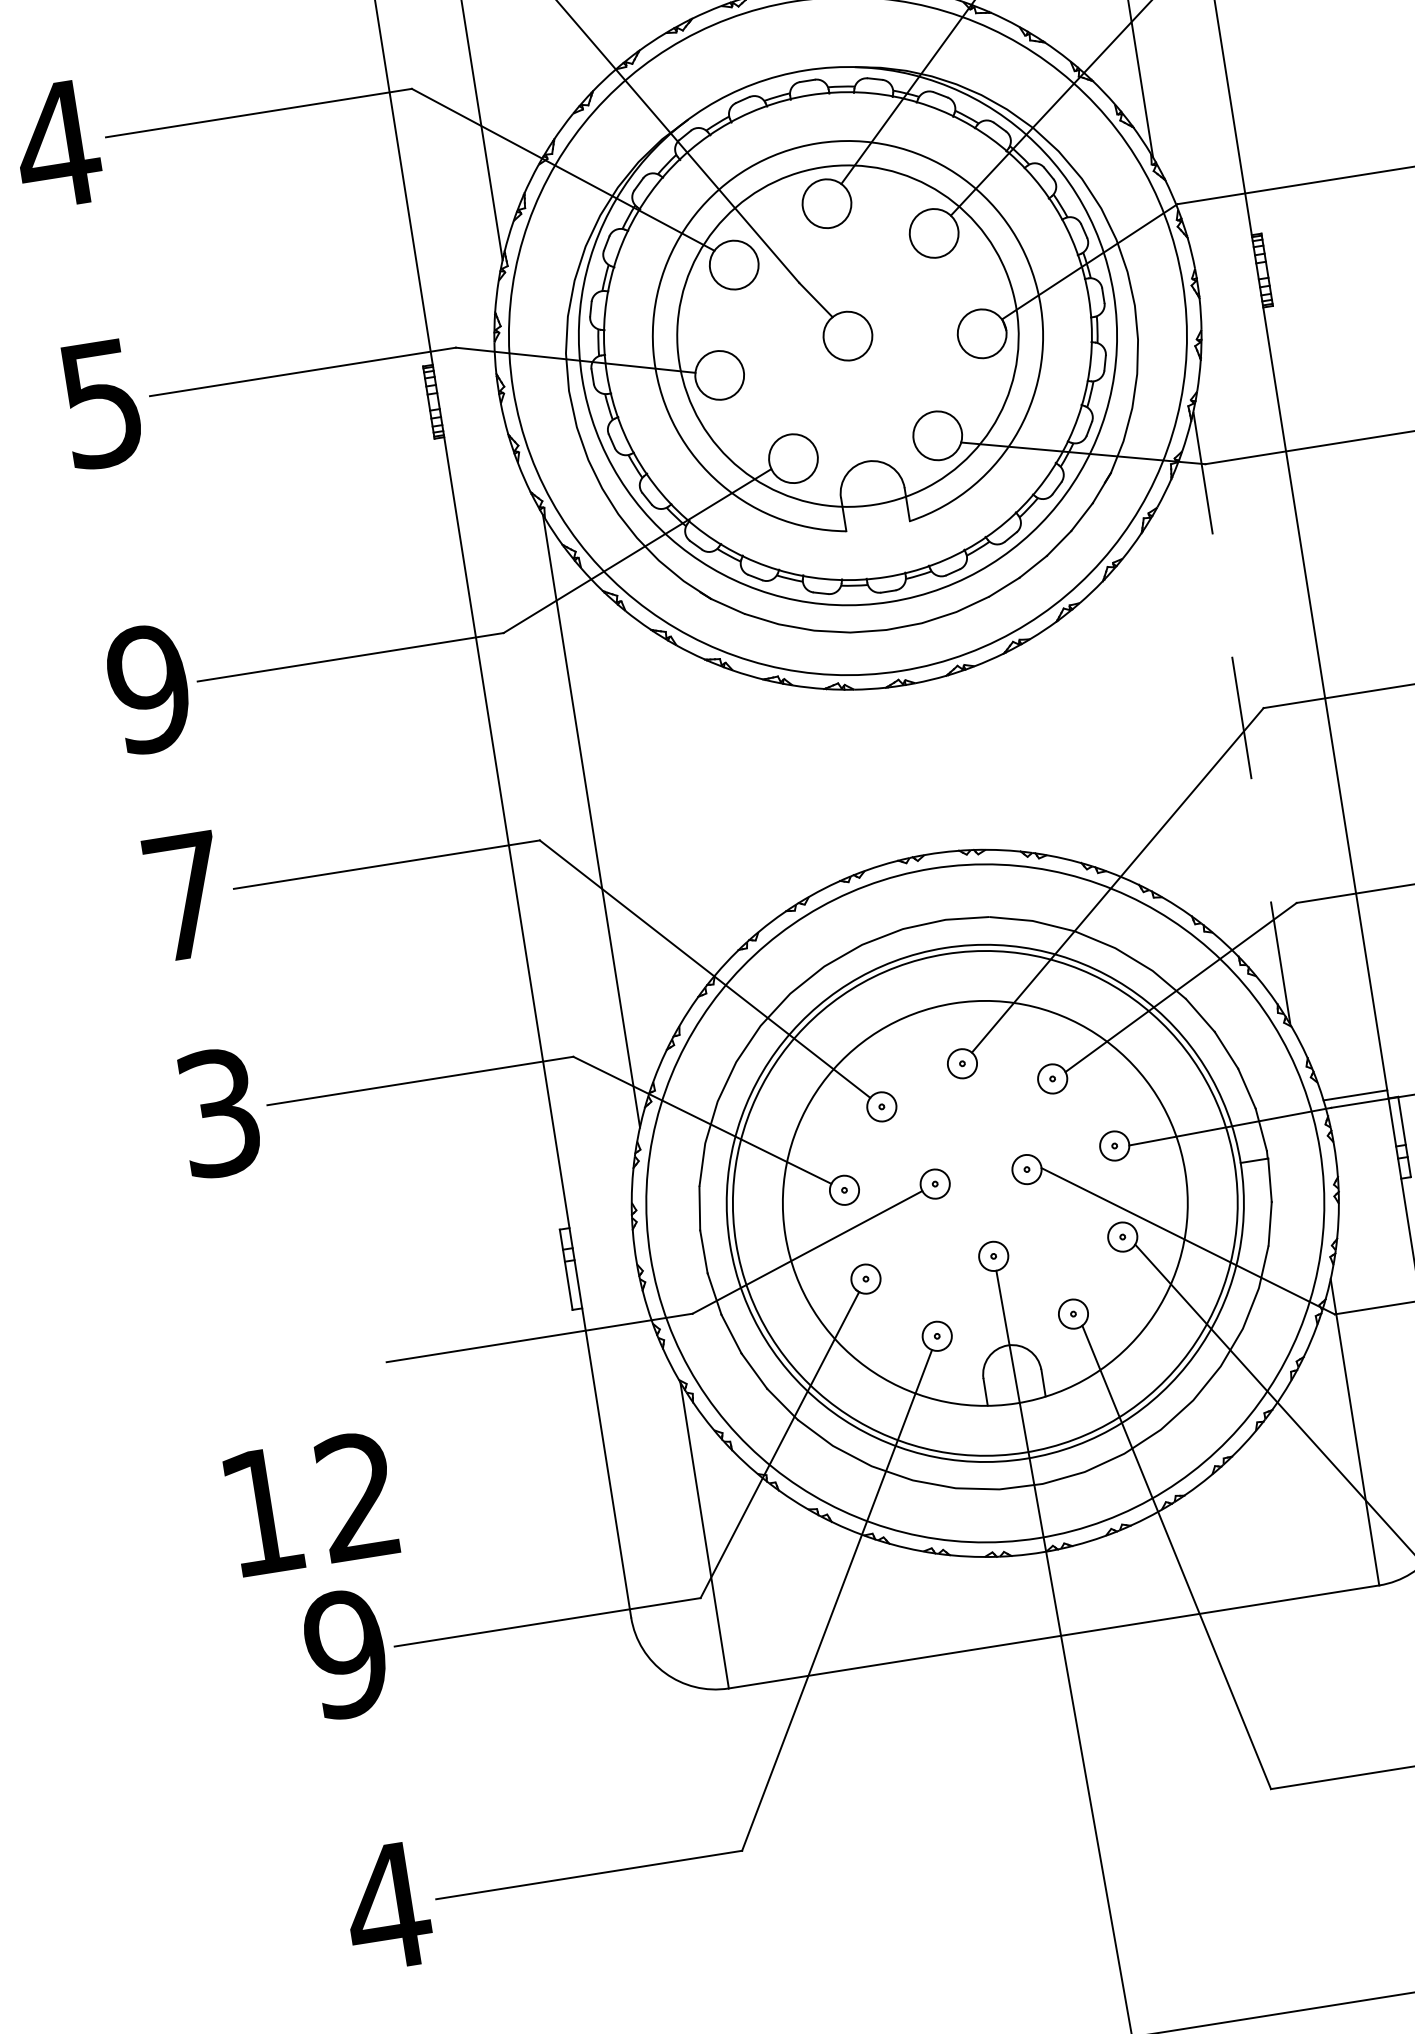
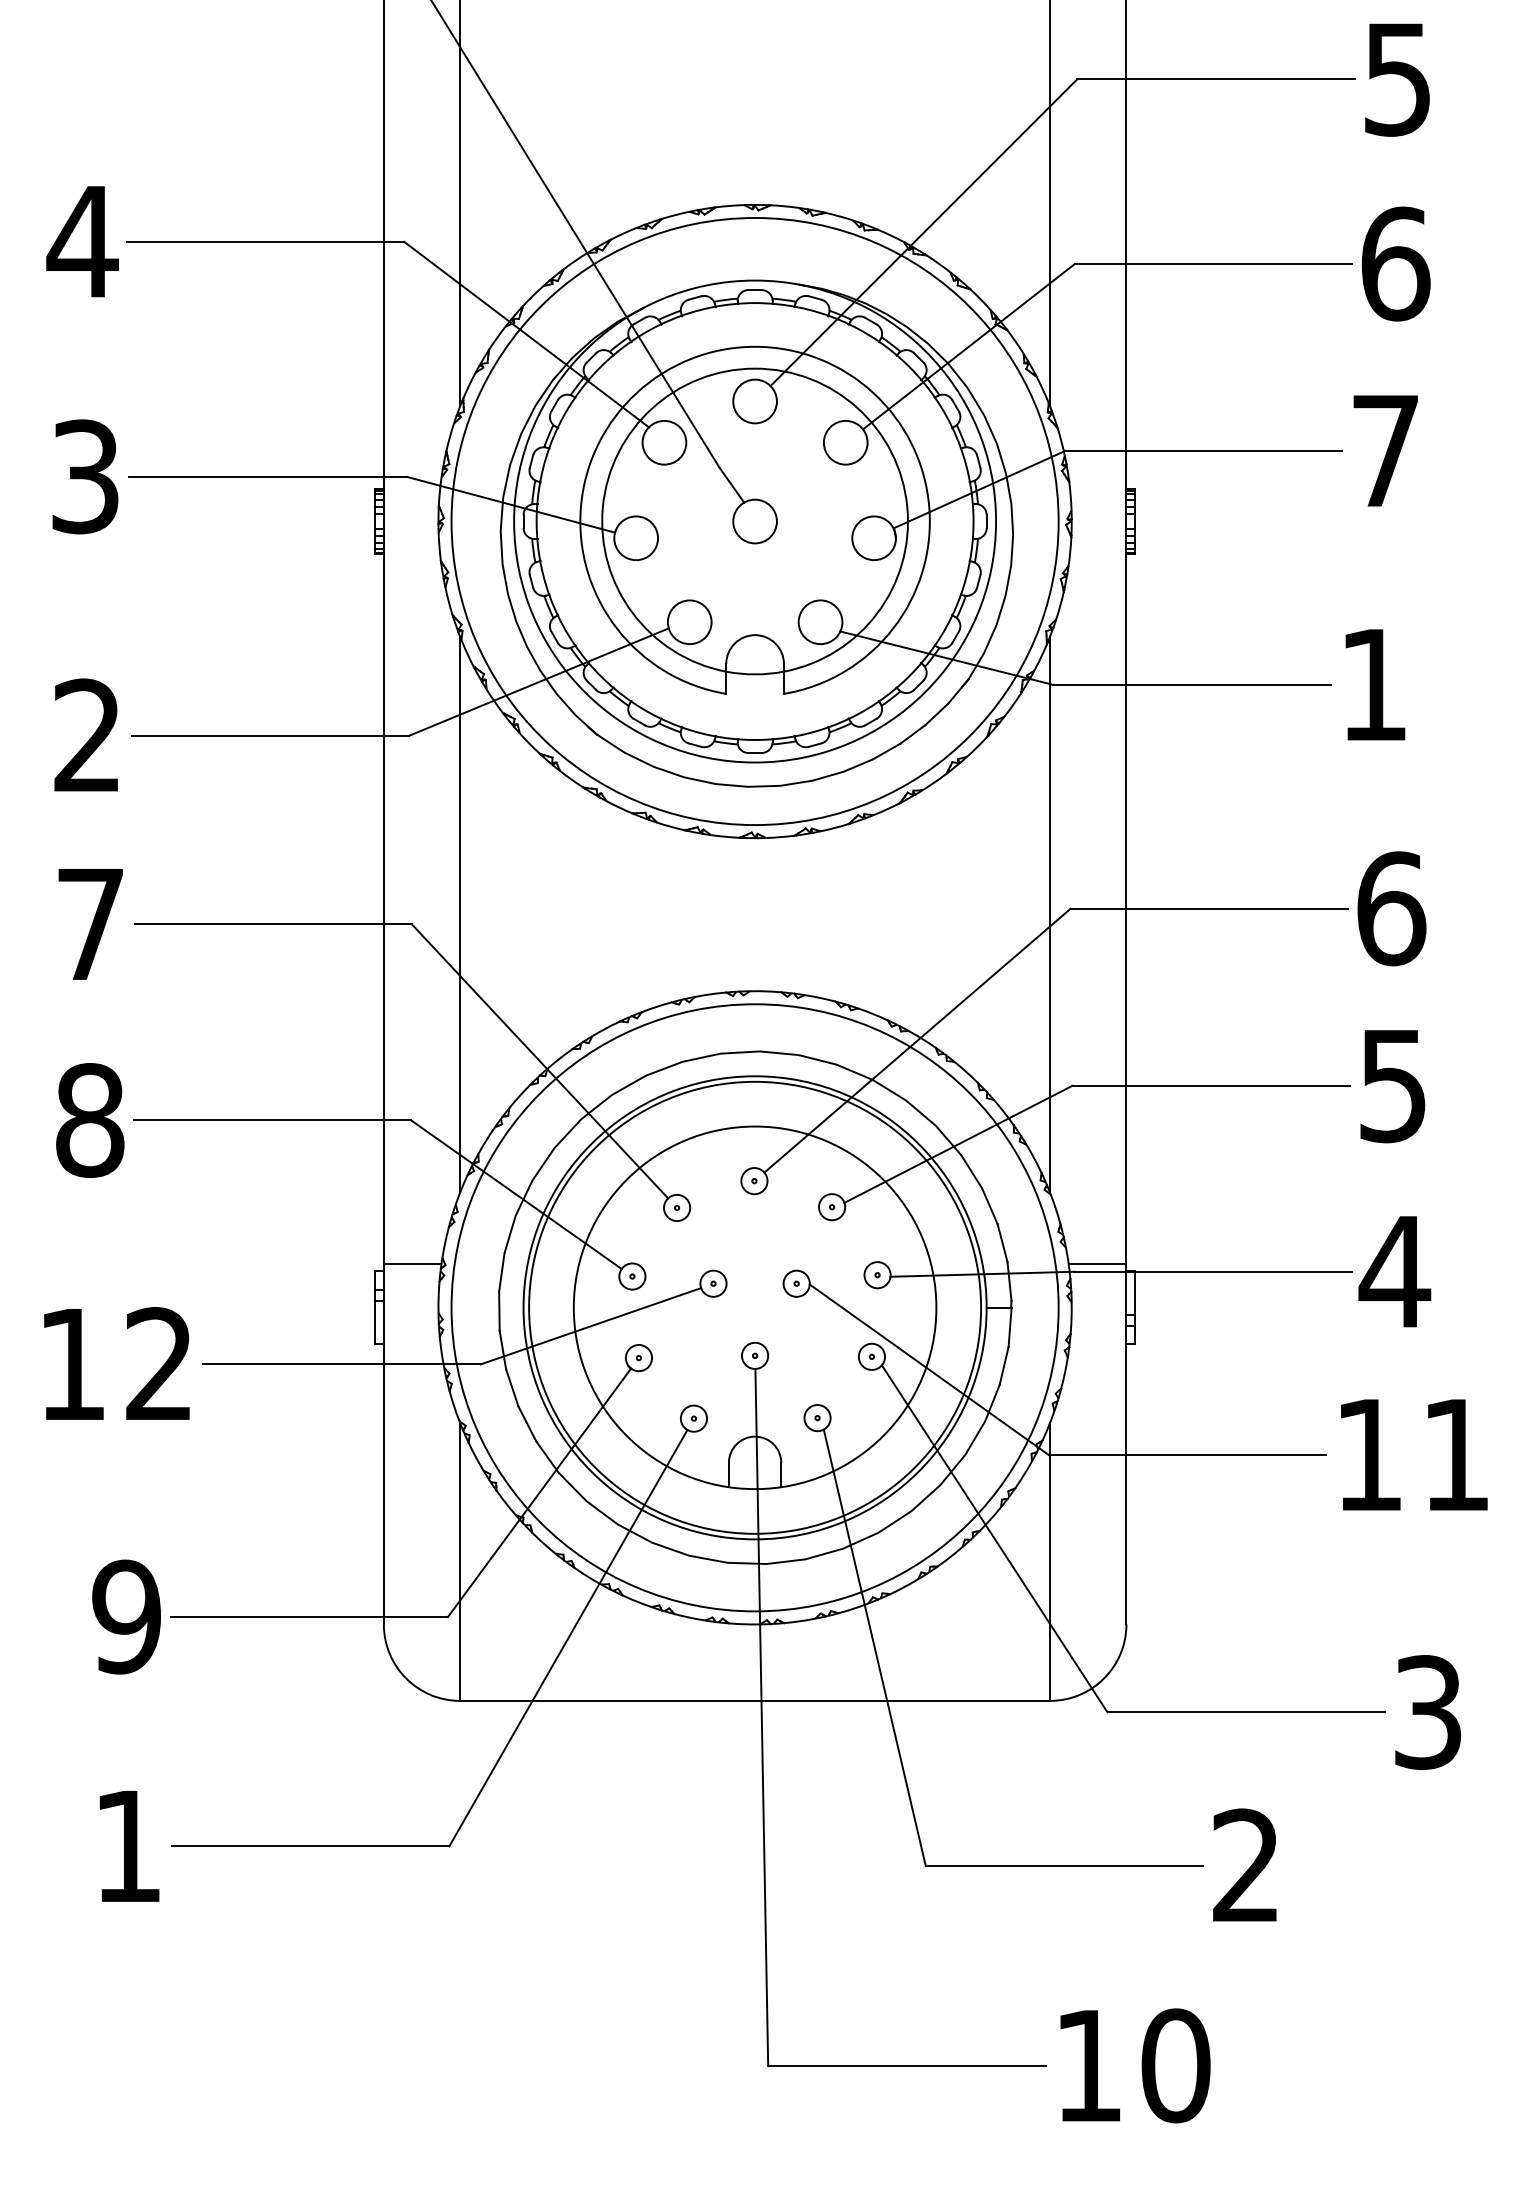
text: (101, 403) -> (85, 476), 5 -> 3
text: (149, 688) -> (87, 735), 9 -> 2
line: (1241, 718) -> (1049, 914), dashed -> solid
text: (219, 1112) -> (90, 1120), 3 -> 8
line: (599, 1215) -> (412, 1264), added
text: (310, 1503) -> (116, 1363), moved
text: (387, 1907) -> (127, 1846), 4 -> 1

